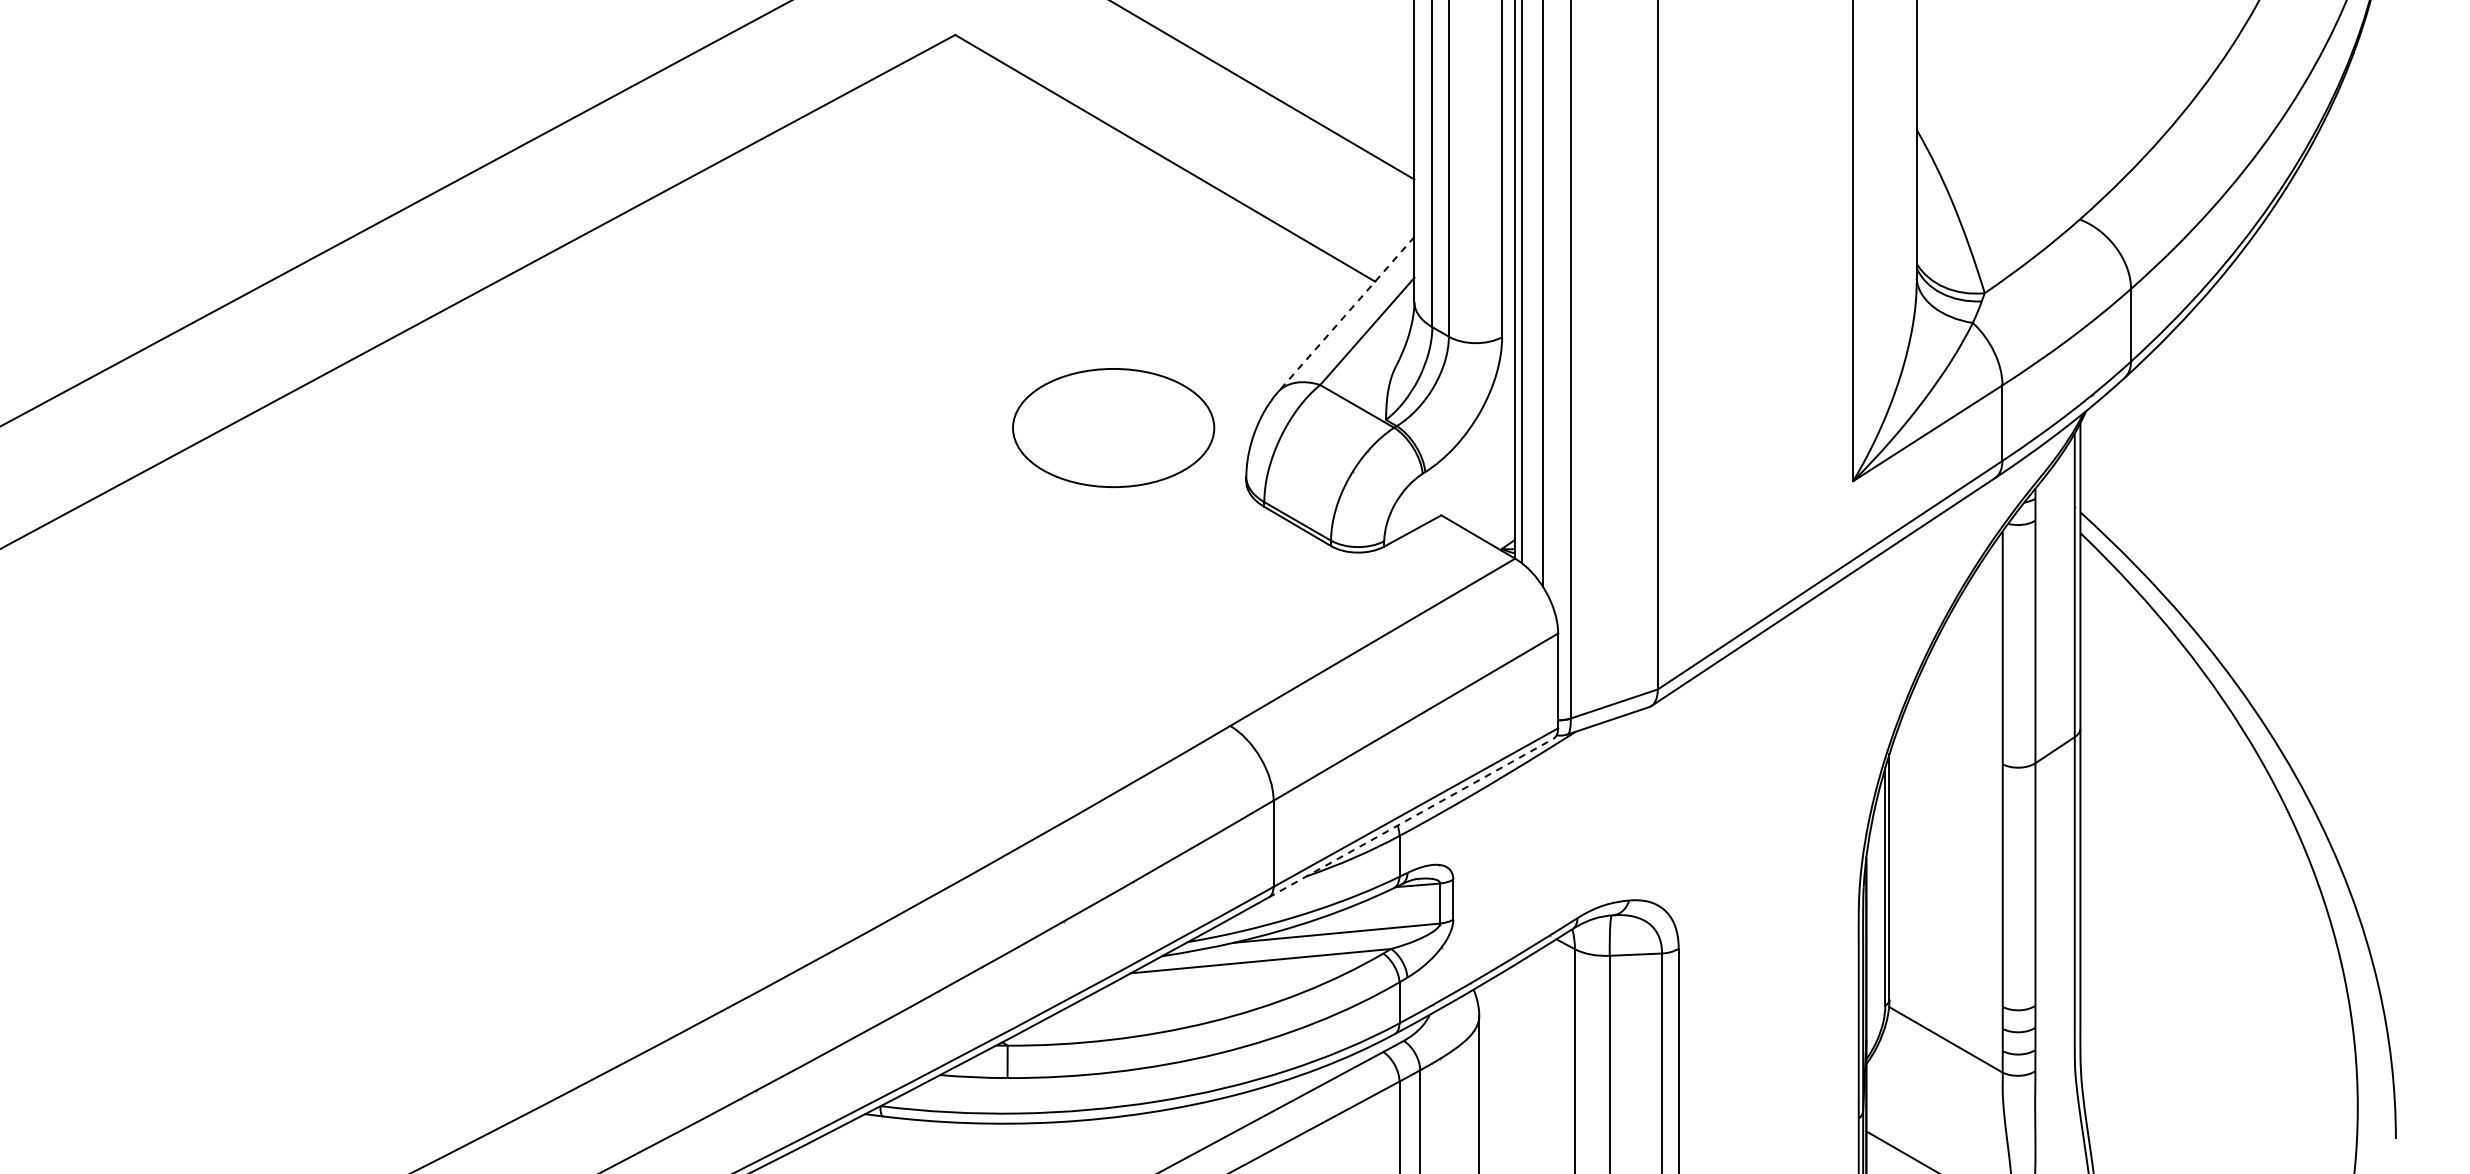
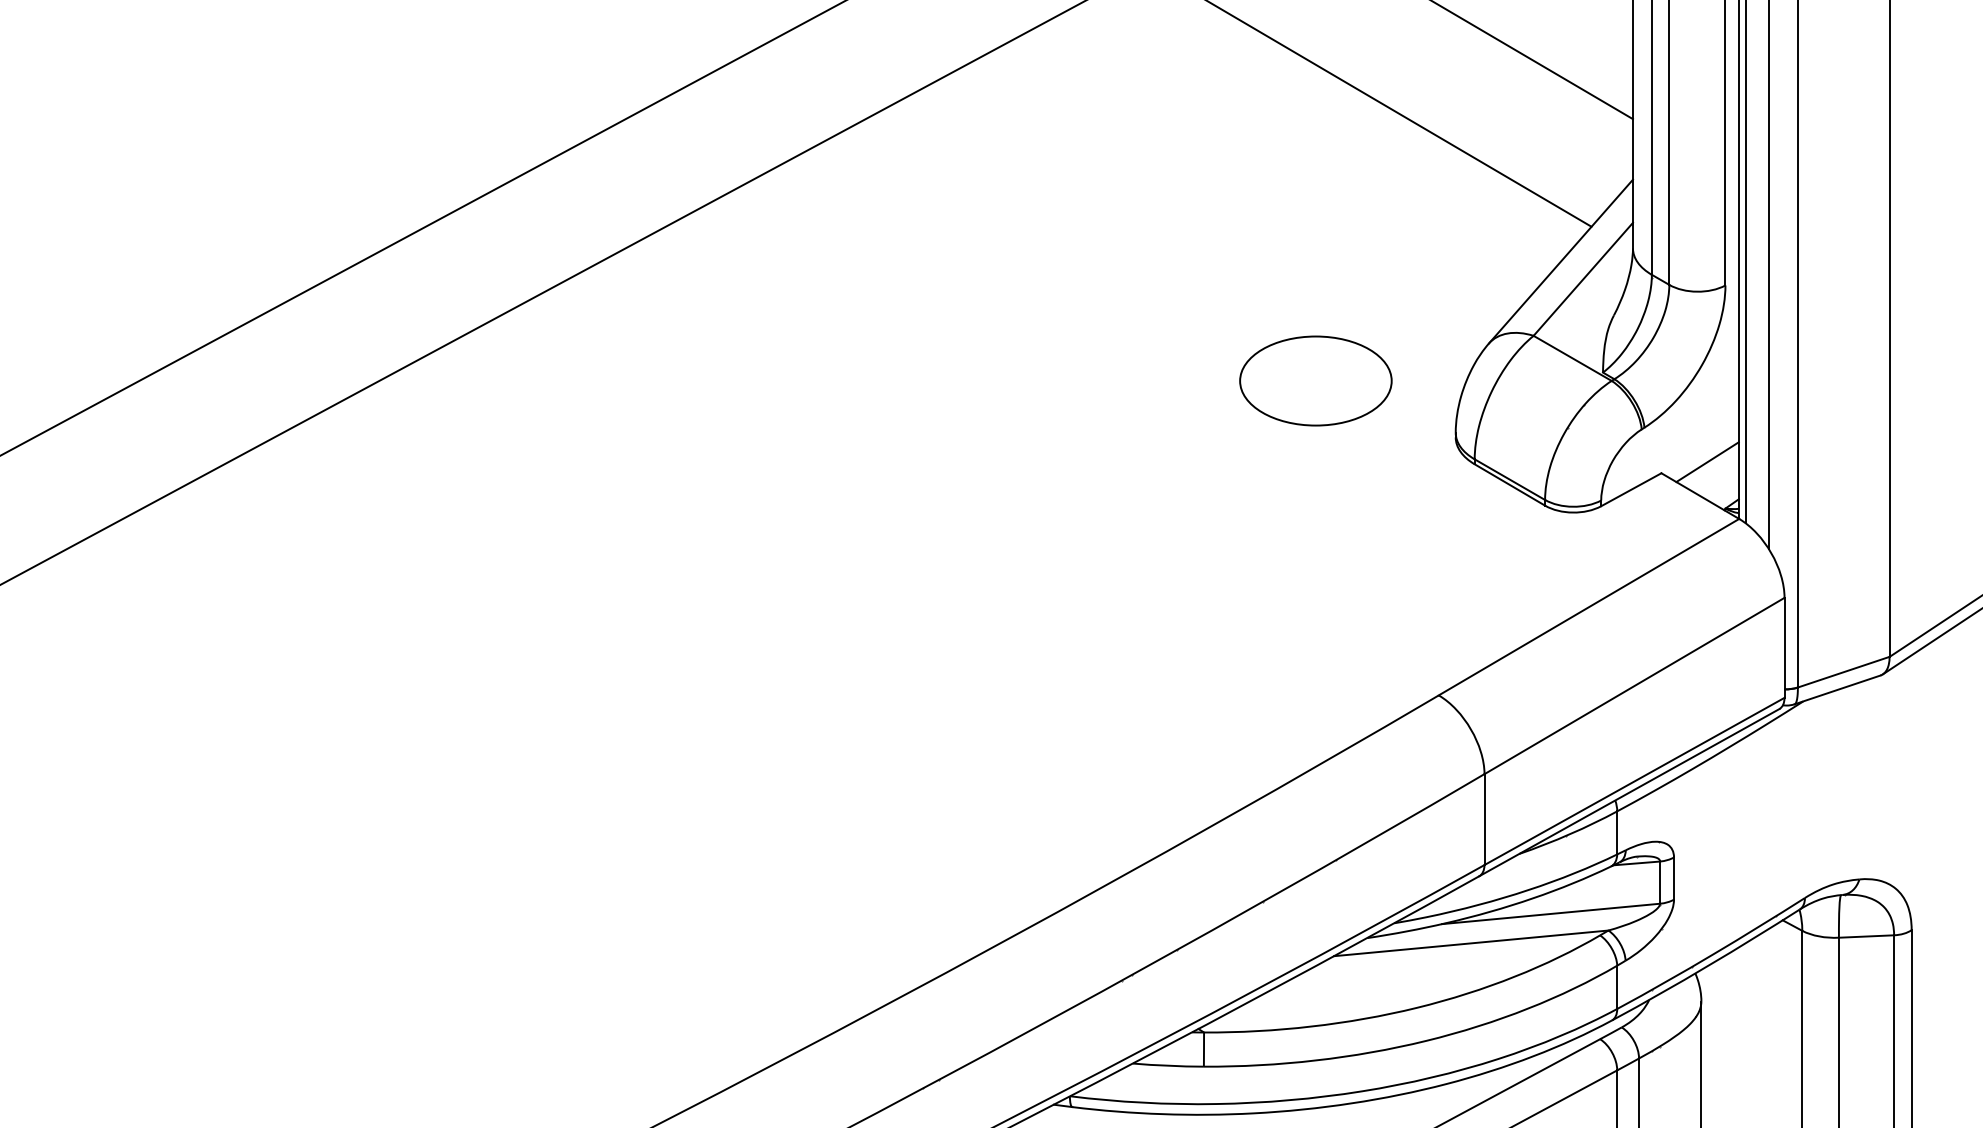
line: (1345, 314) -> (1560, 261), dashed -> solid
part: (1113, 427) -> (1315, 380), size x0.71
line: (1484, 504) -> (1706, 461), added
line: (1410, 818) -> (1628, 792), dashed -> solid

